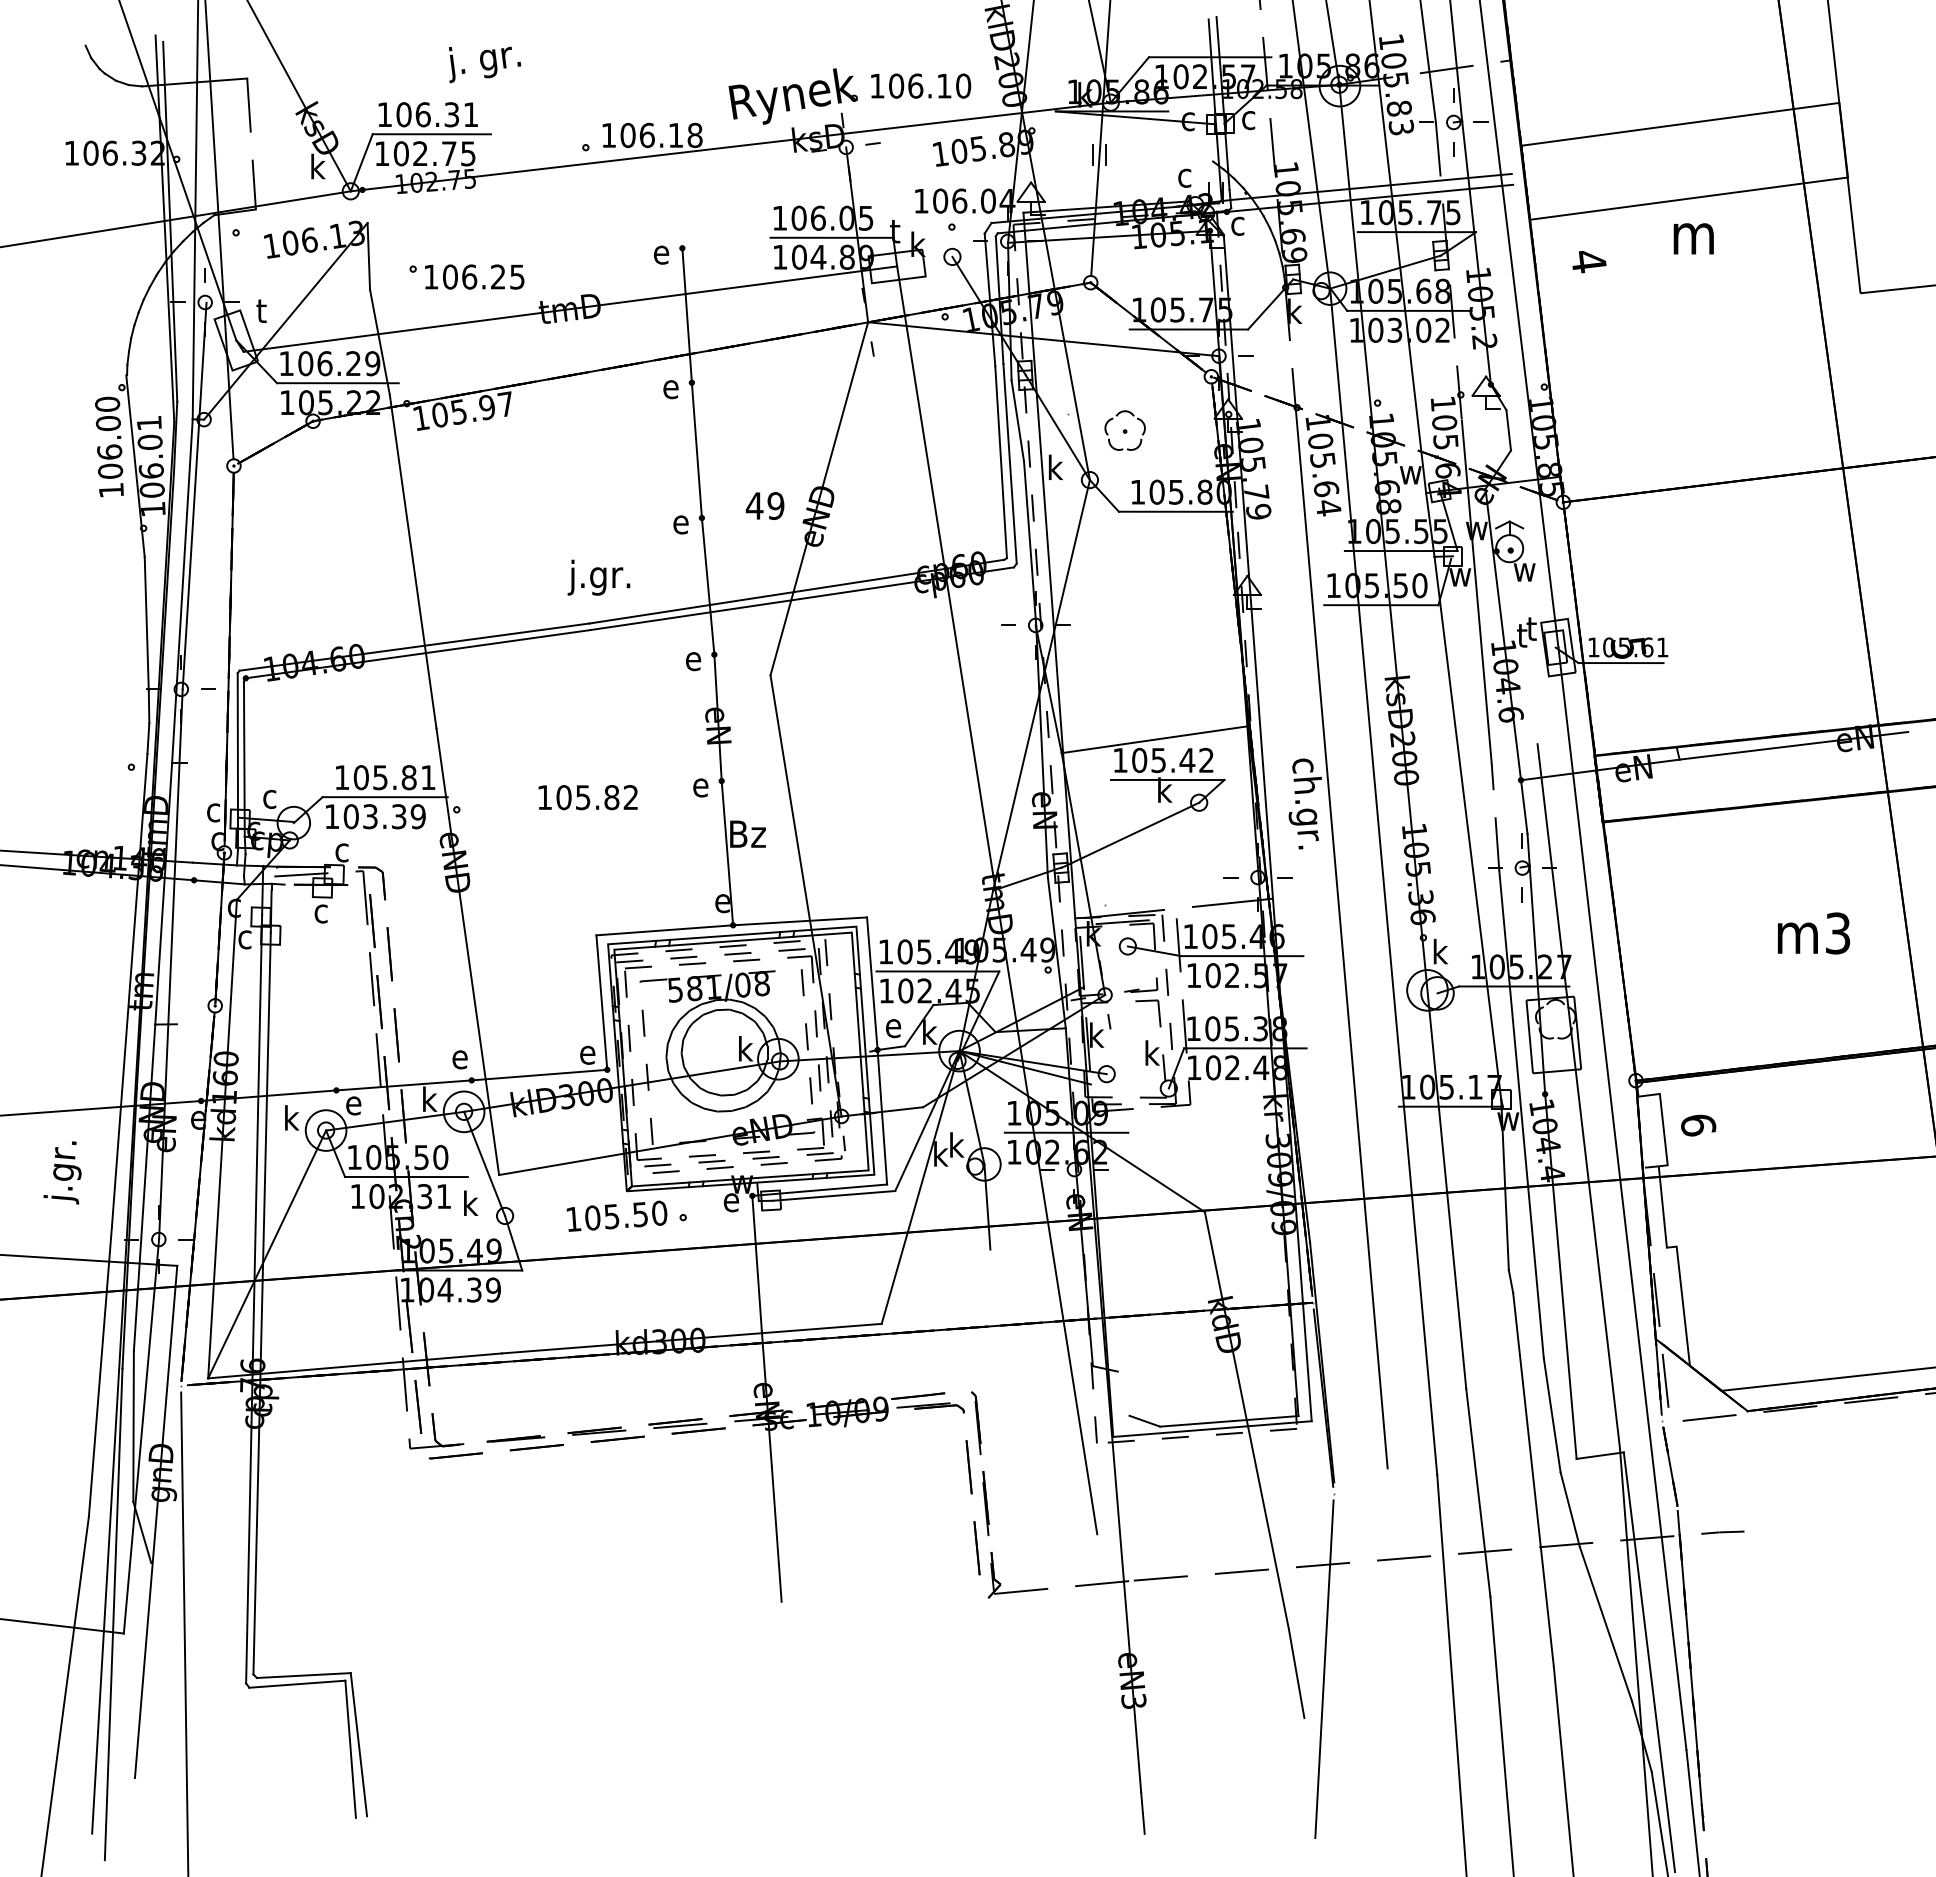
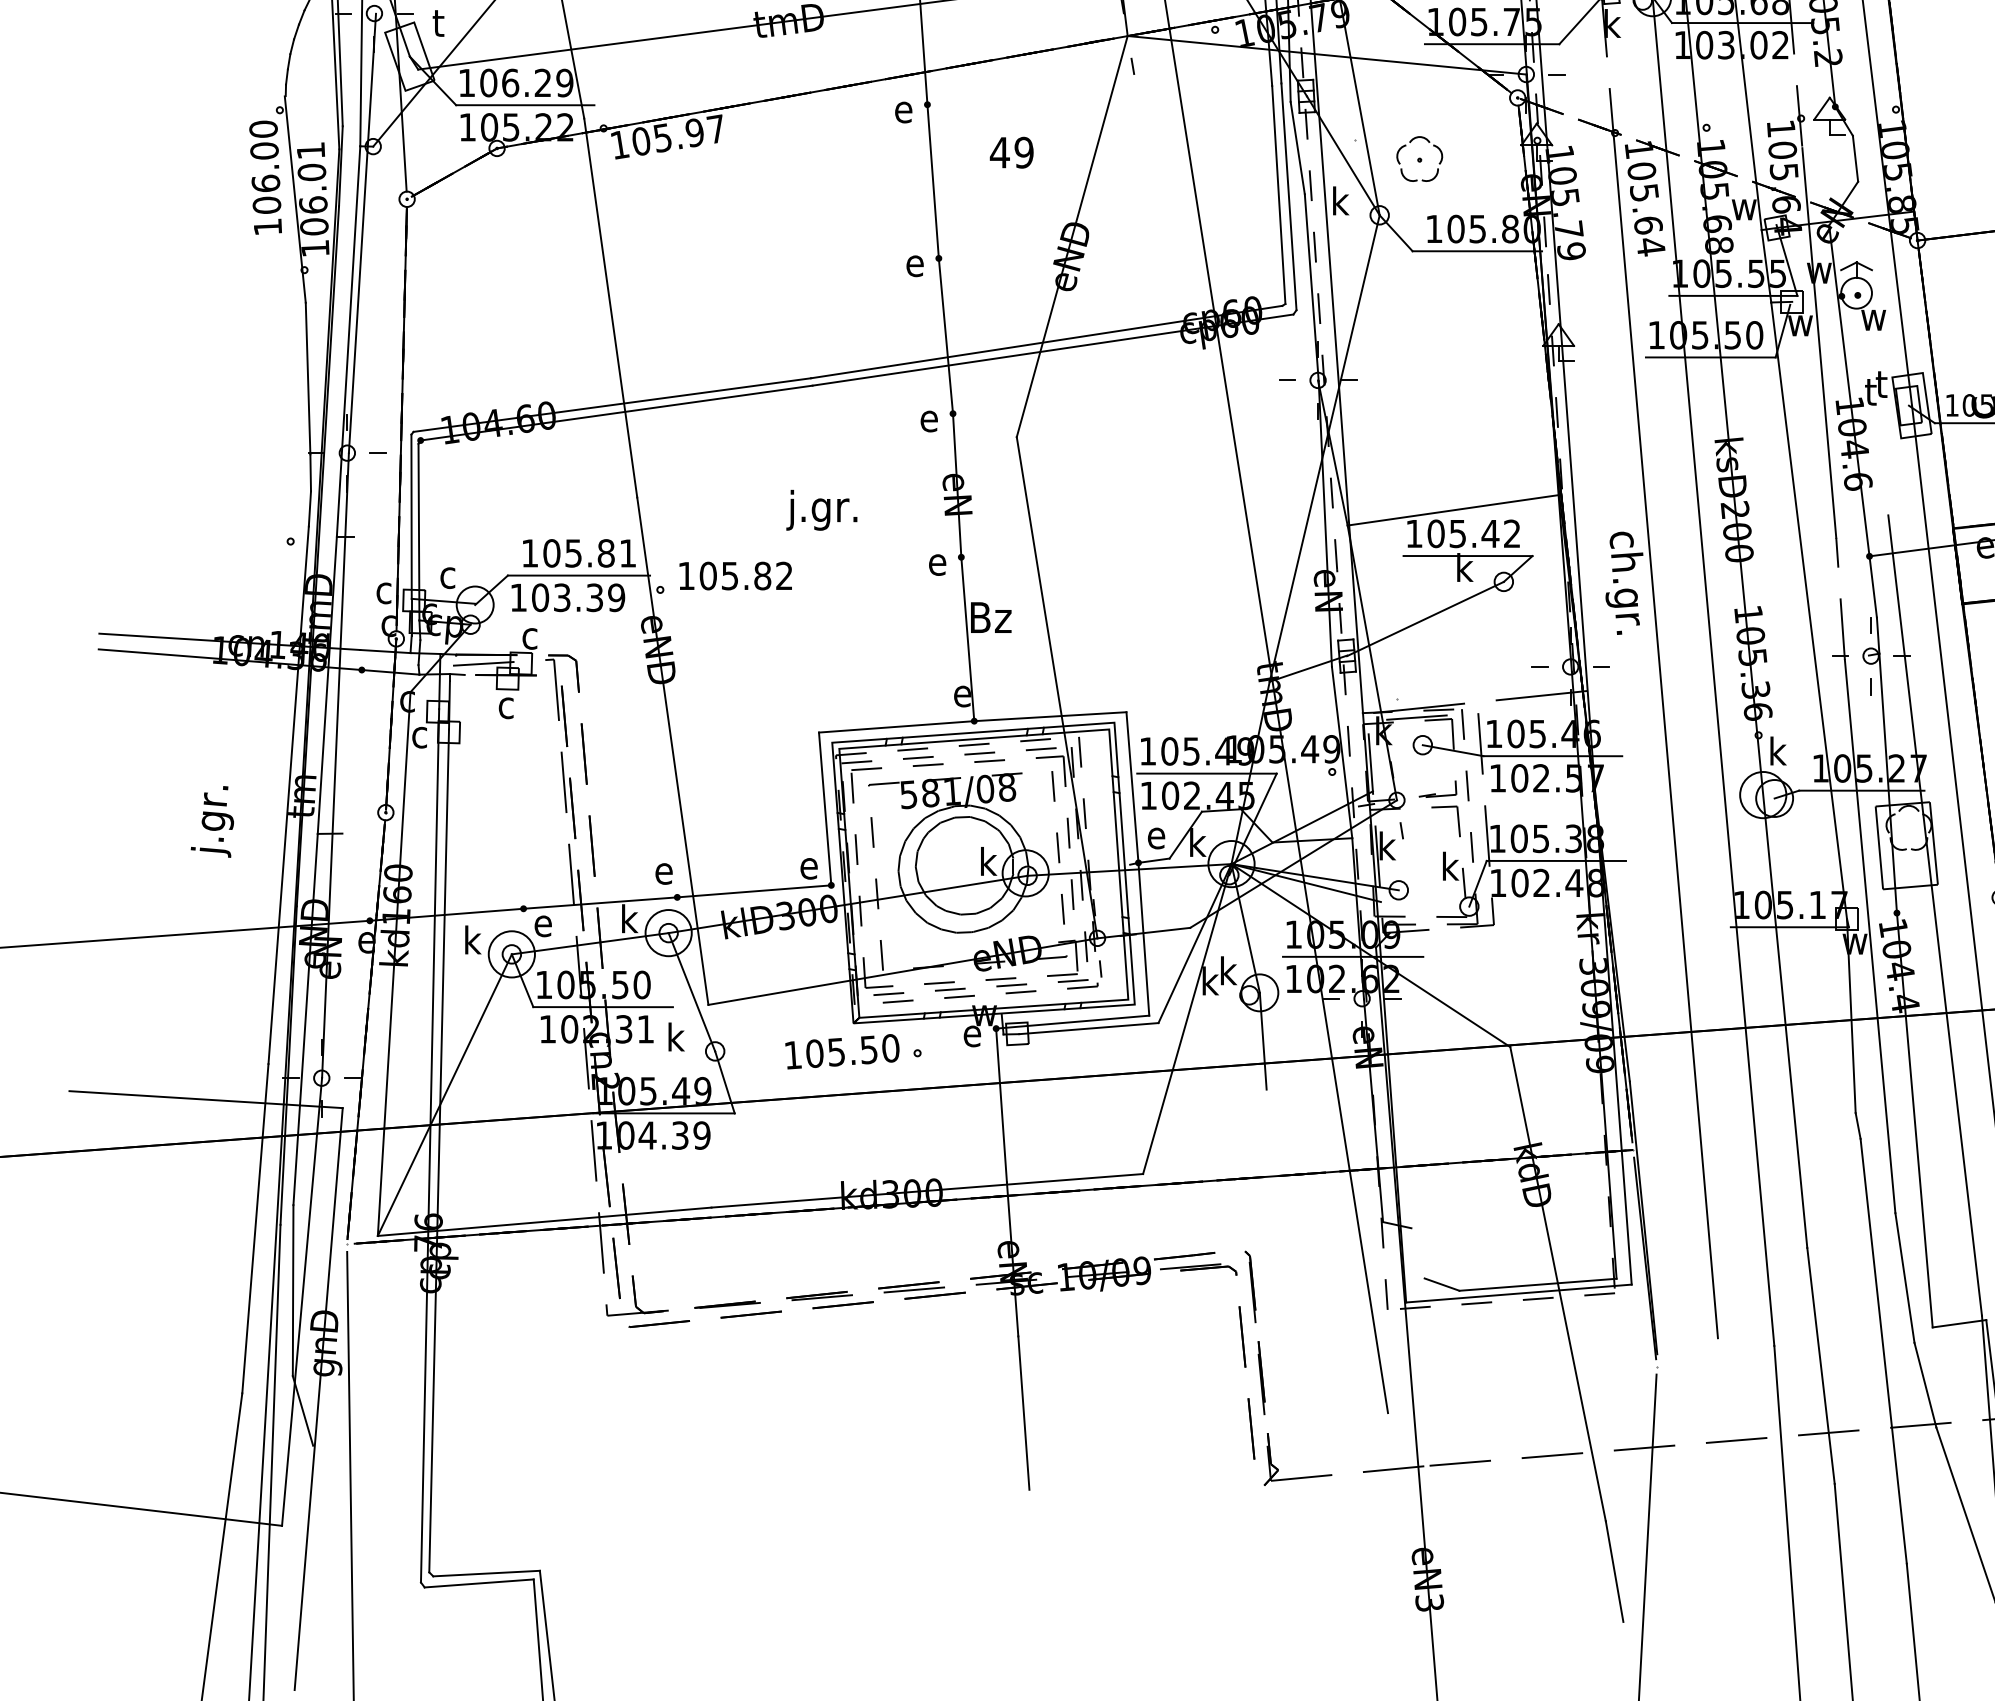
text: (764, 505) -> (1011, 152), moved
text: (598, 577) -> (821, 510), moved
text: (587, 797) -> (734, 575), moved
text: (62, 1172) -> (212, 821), moved

